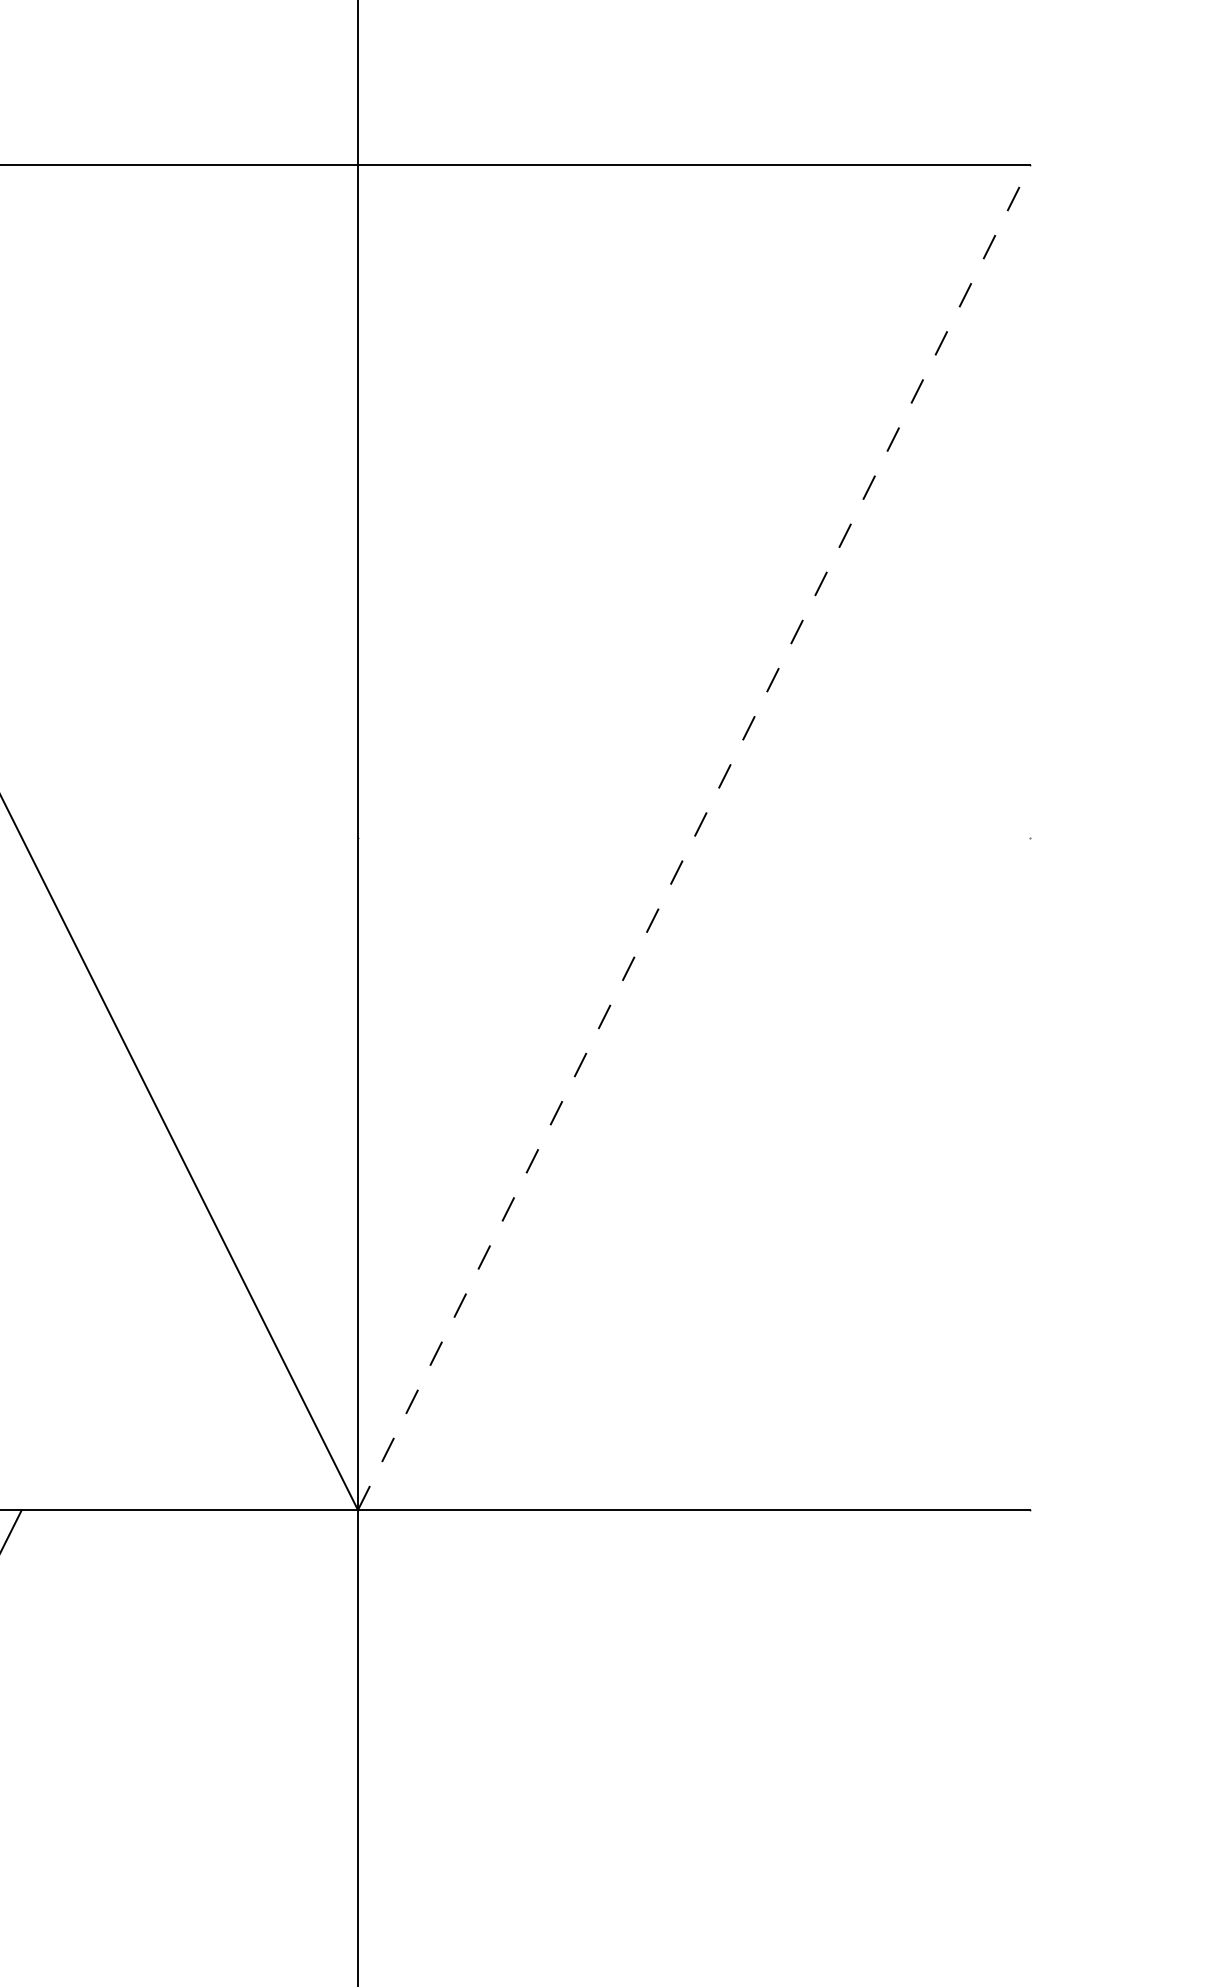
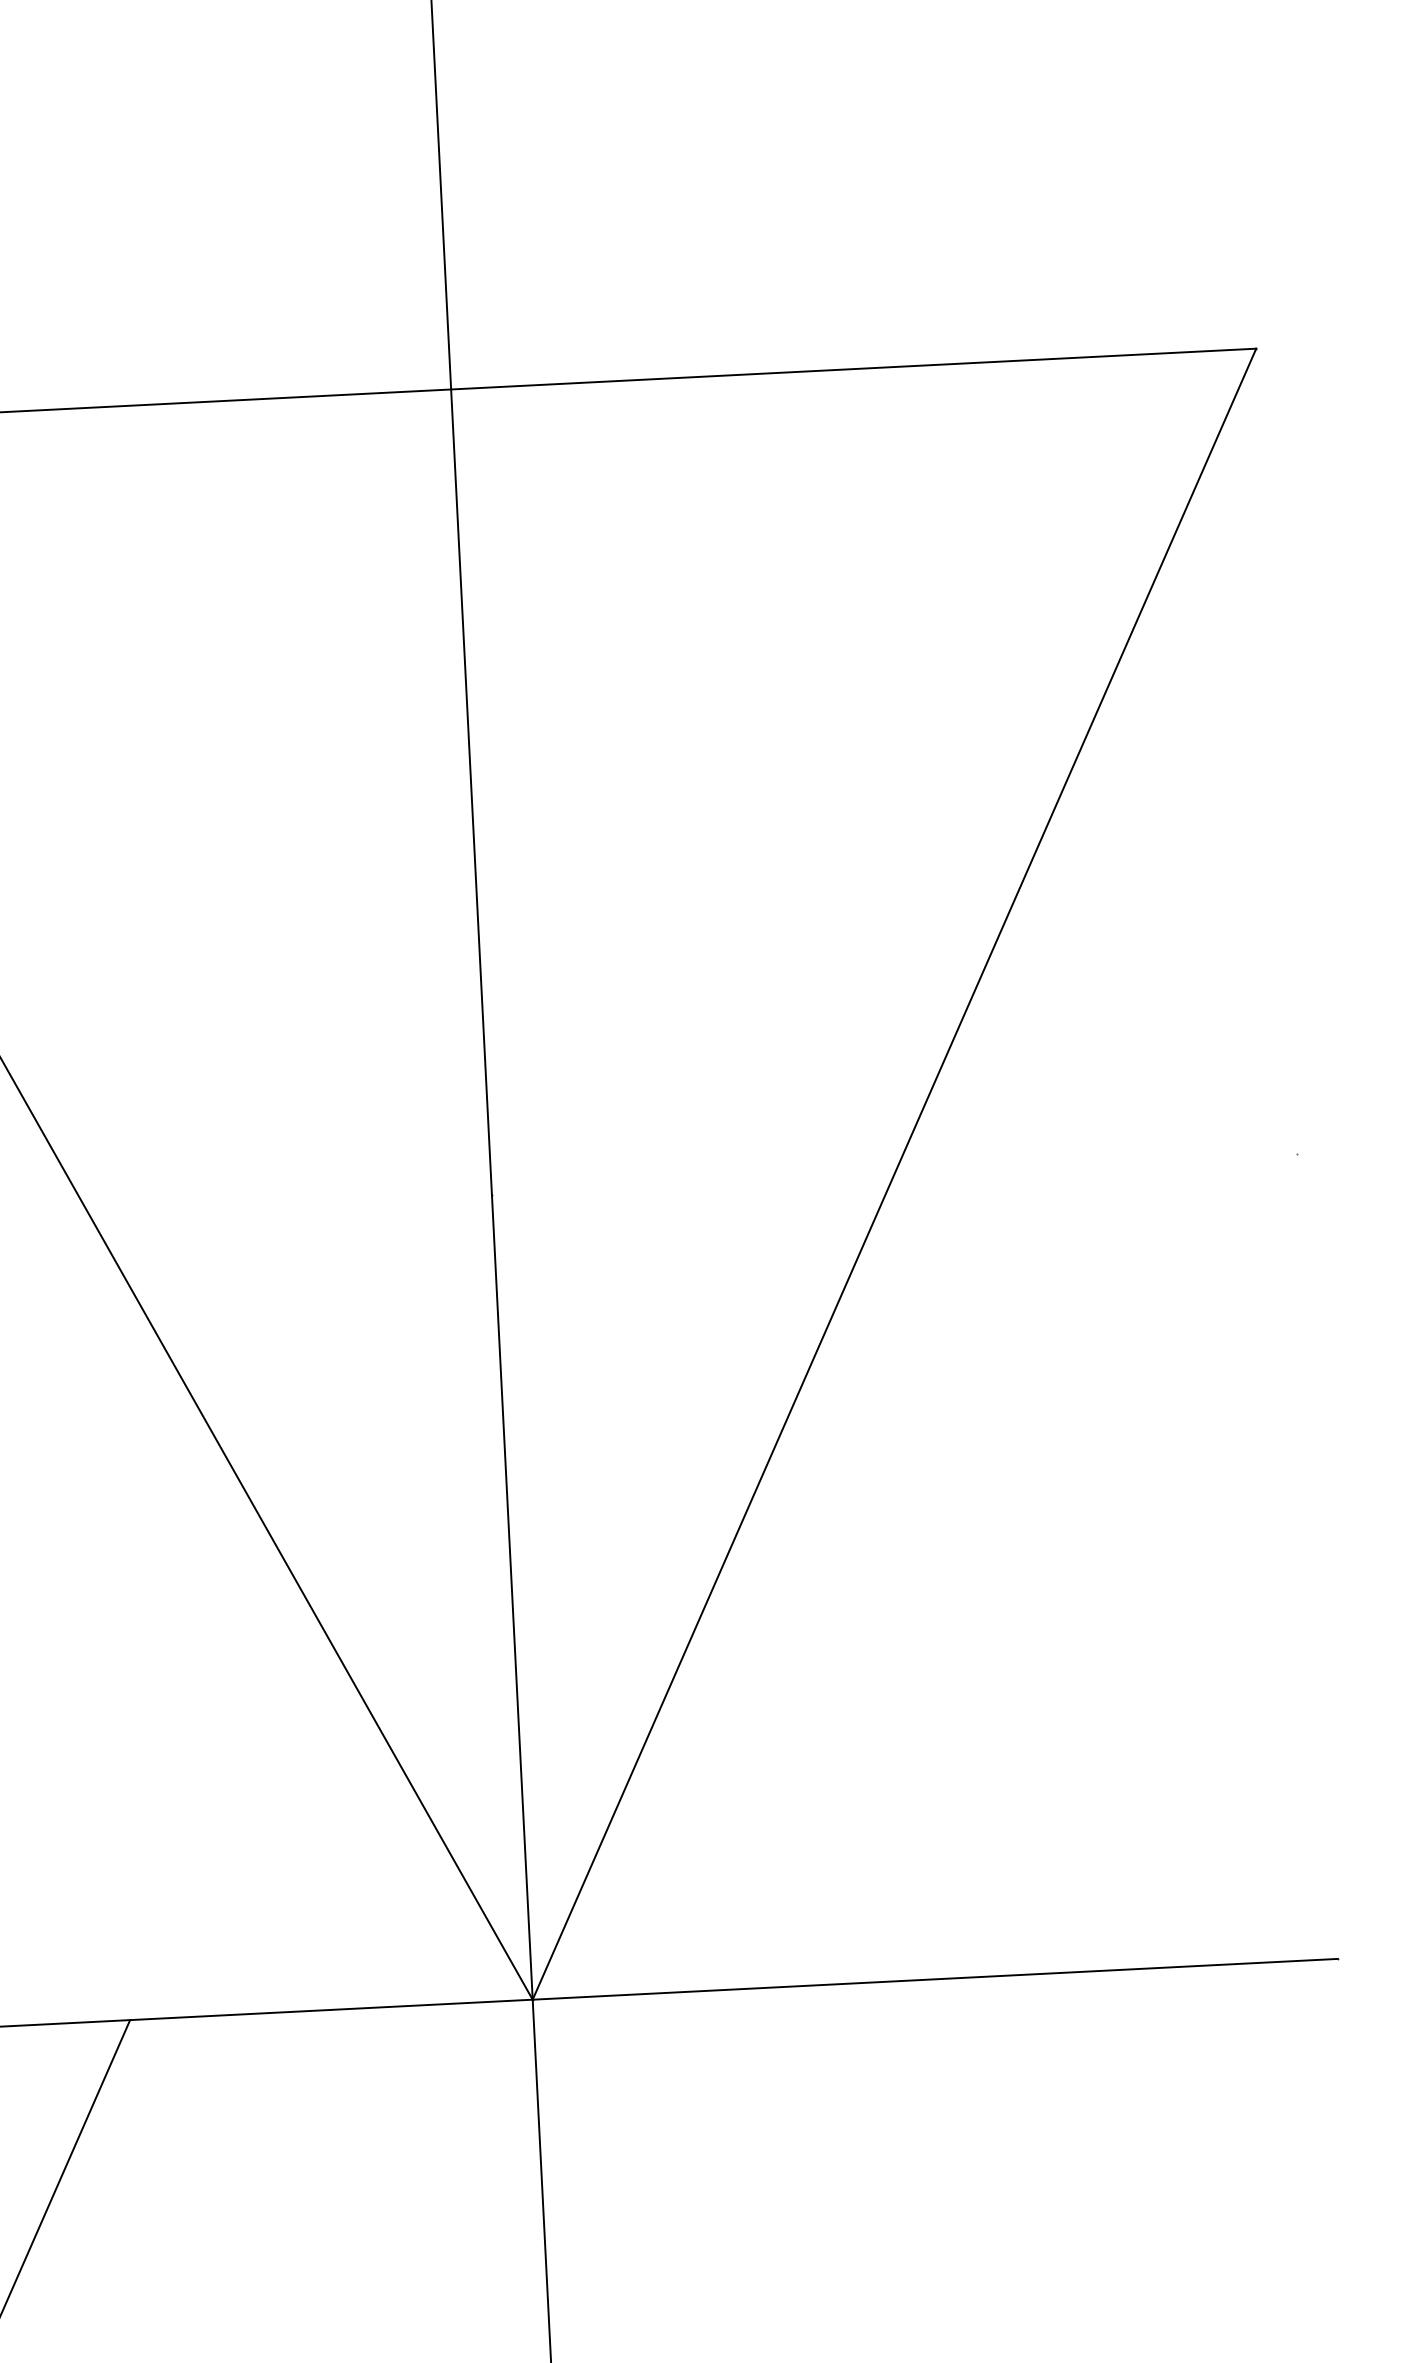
line: (694, 837) -> (894, 1173), dashed -> solid

